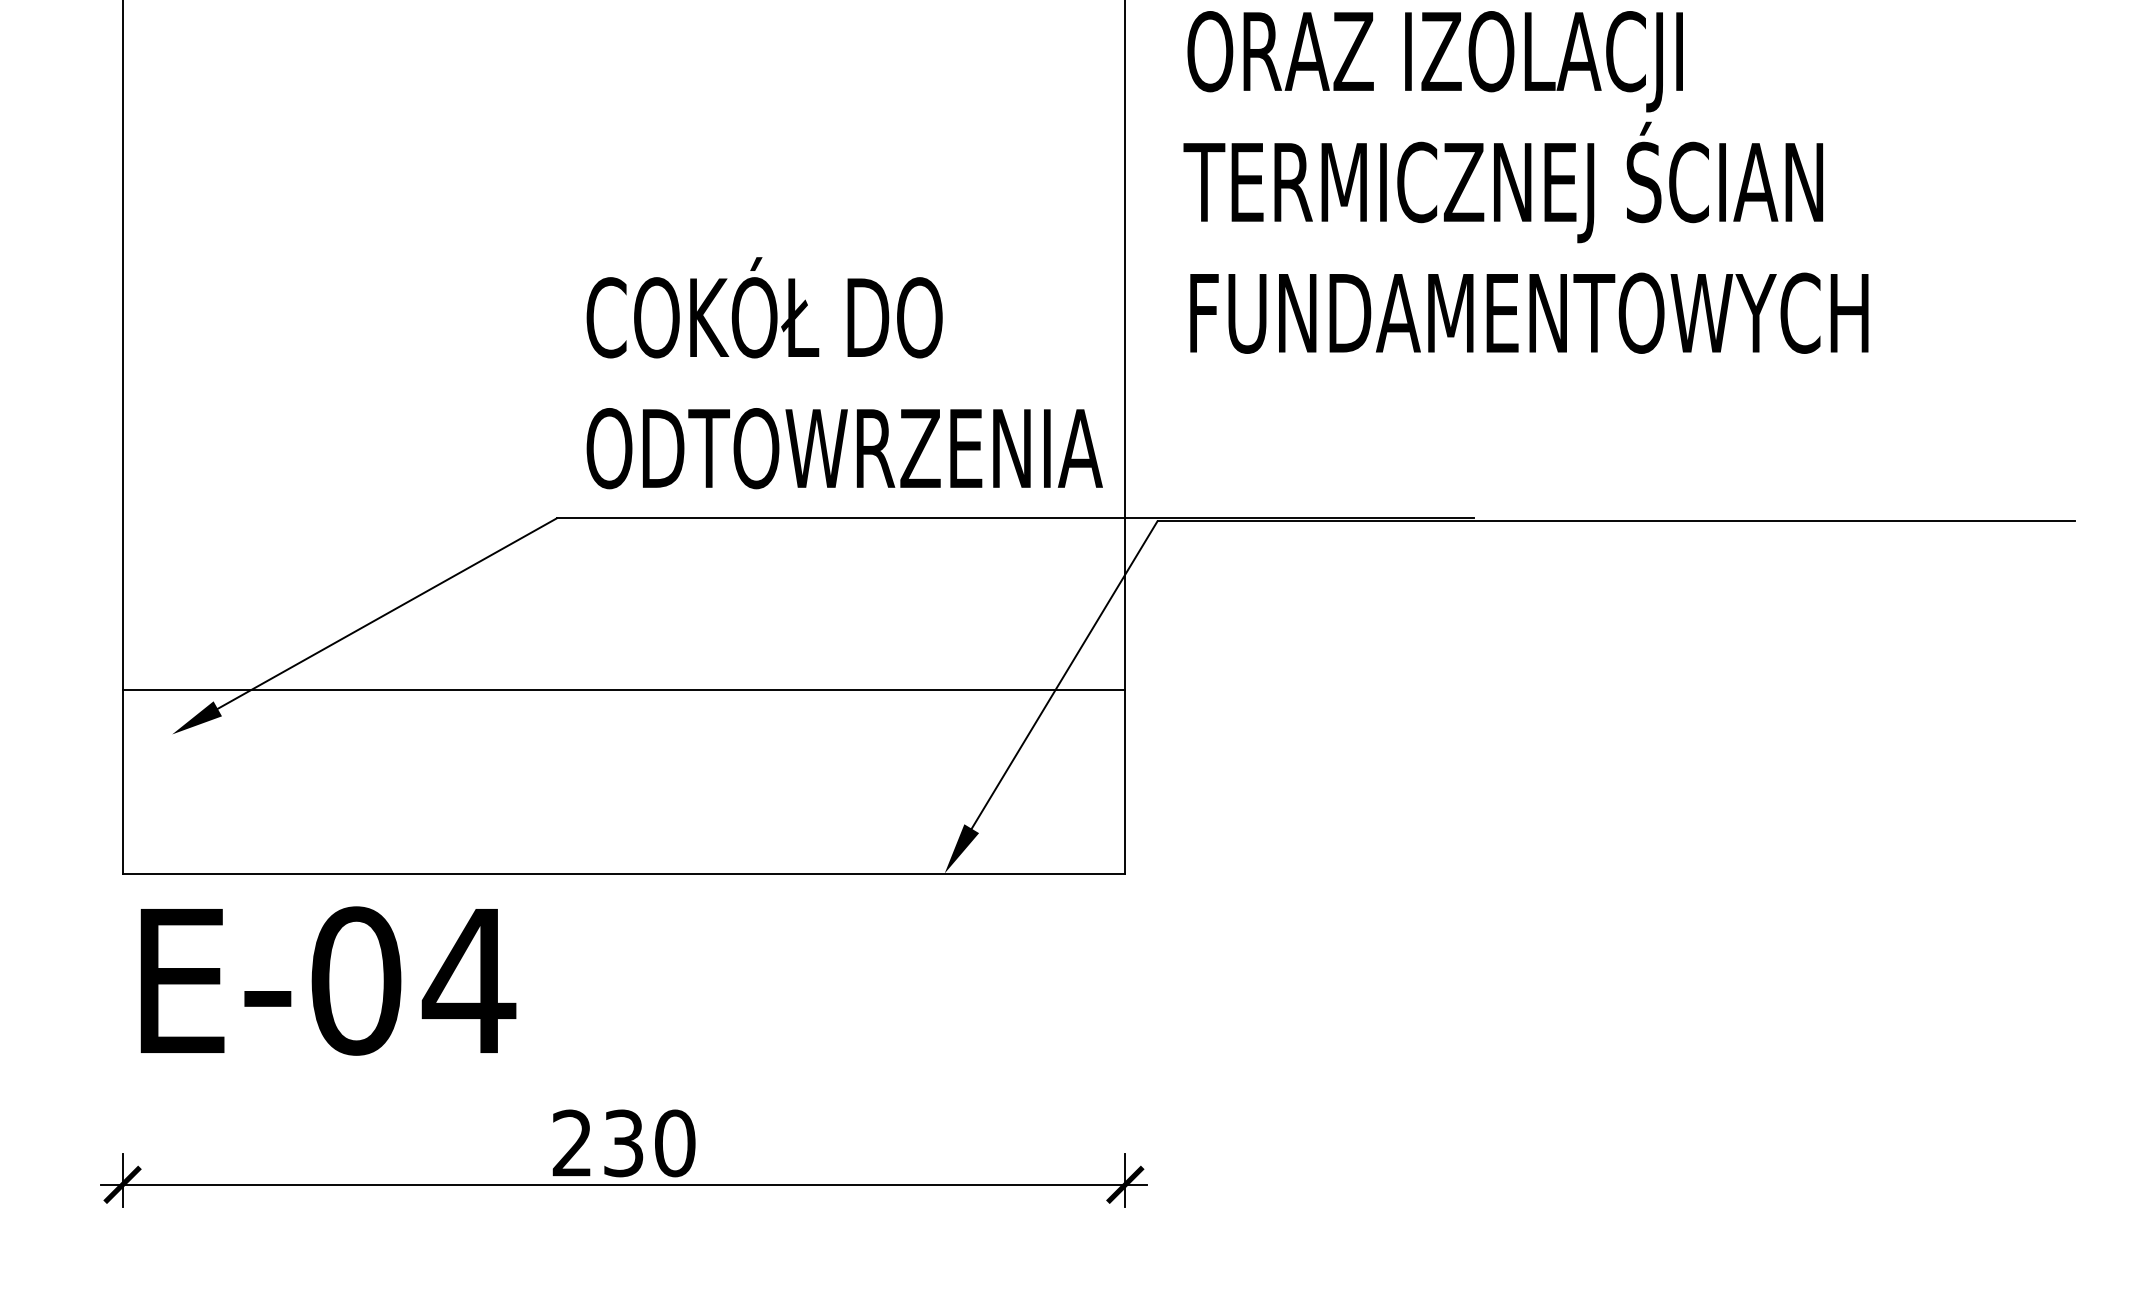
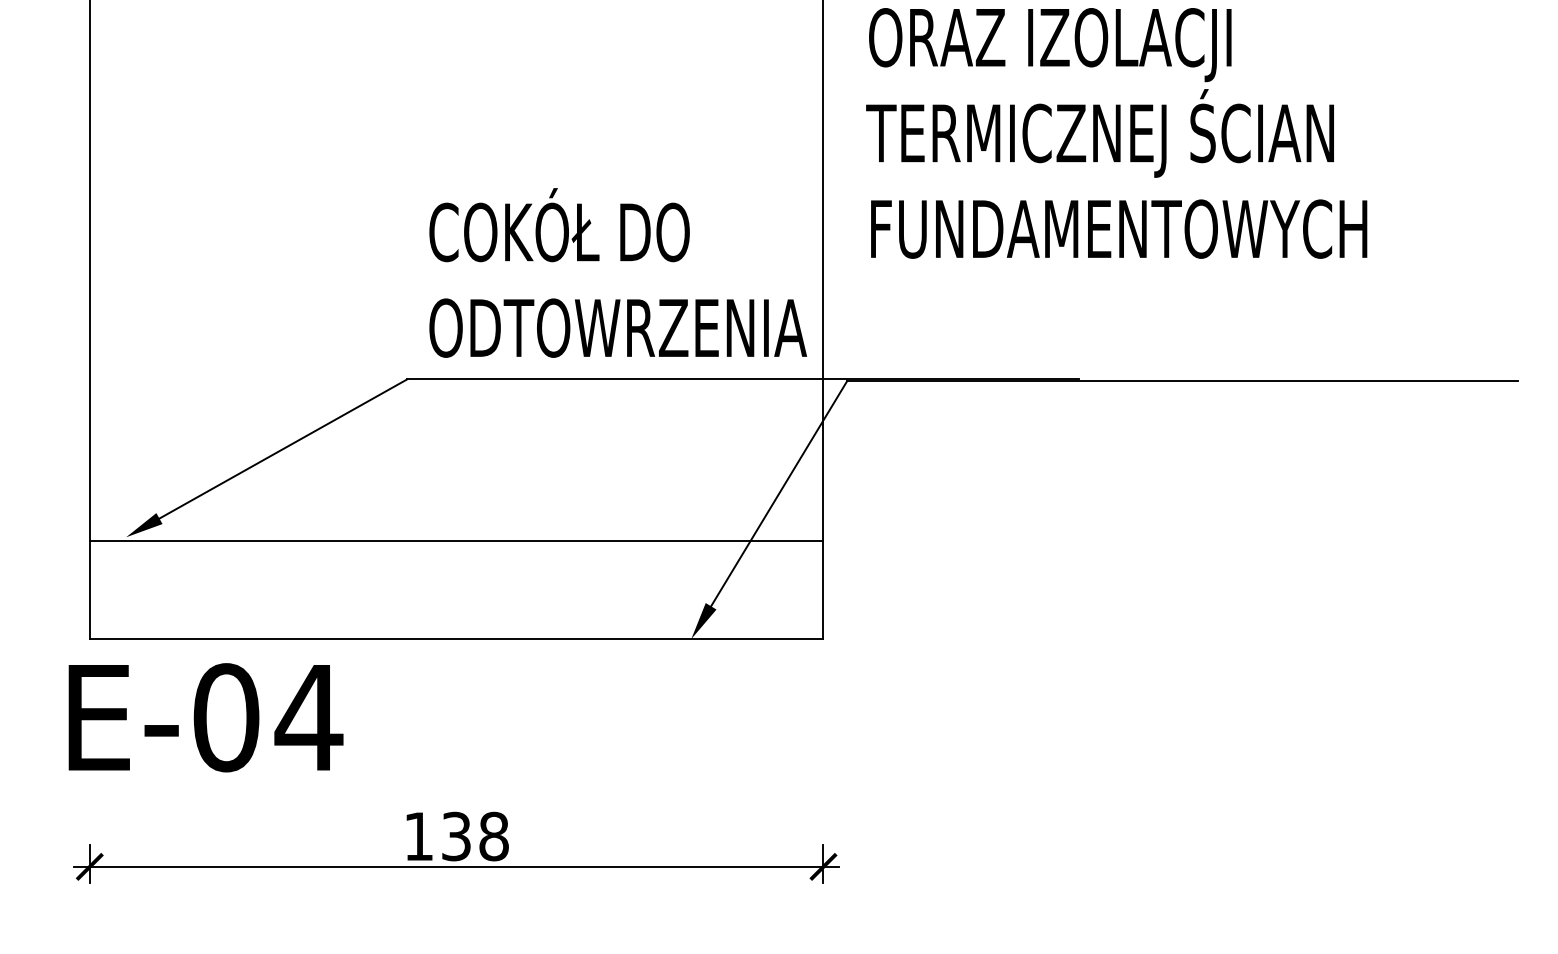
line: (623, 690) -> (456, 541), moved
text: (328, 980) -> (206, 717), moved
text: (623, 1143) -> (456, 836), 230 -> 138

